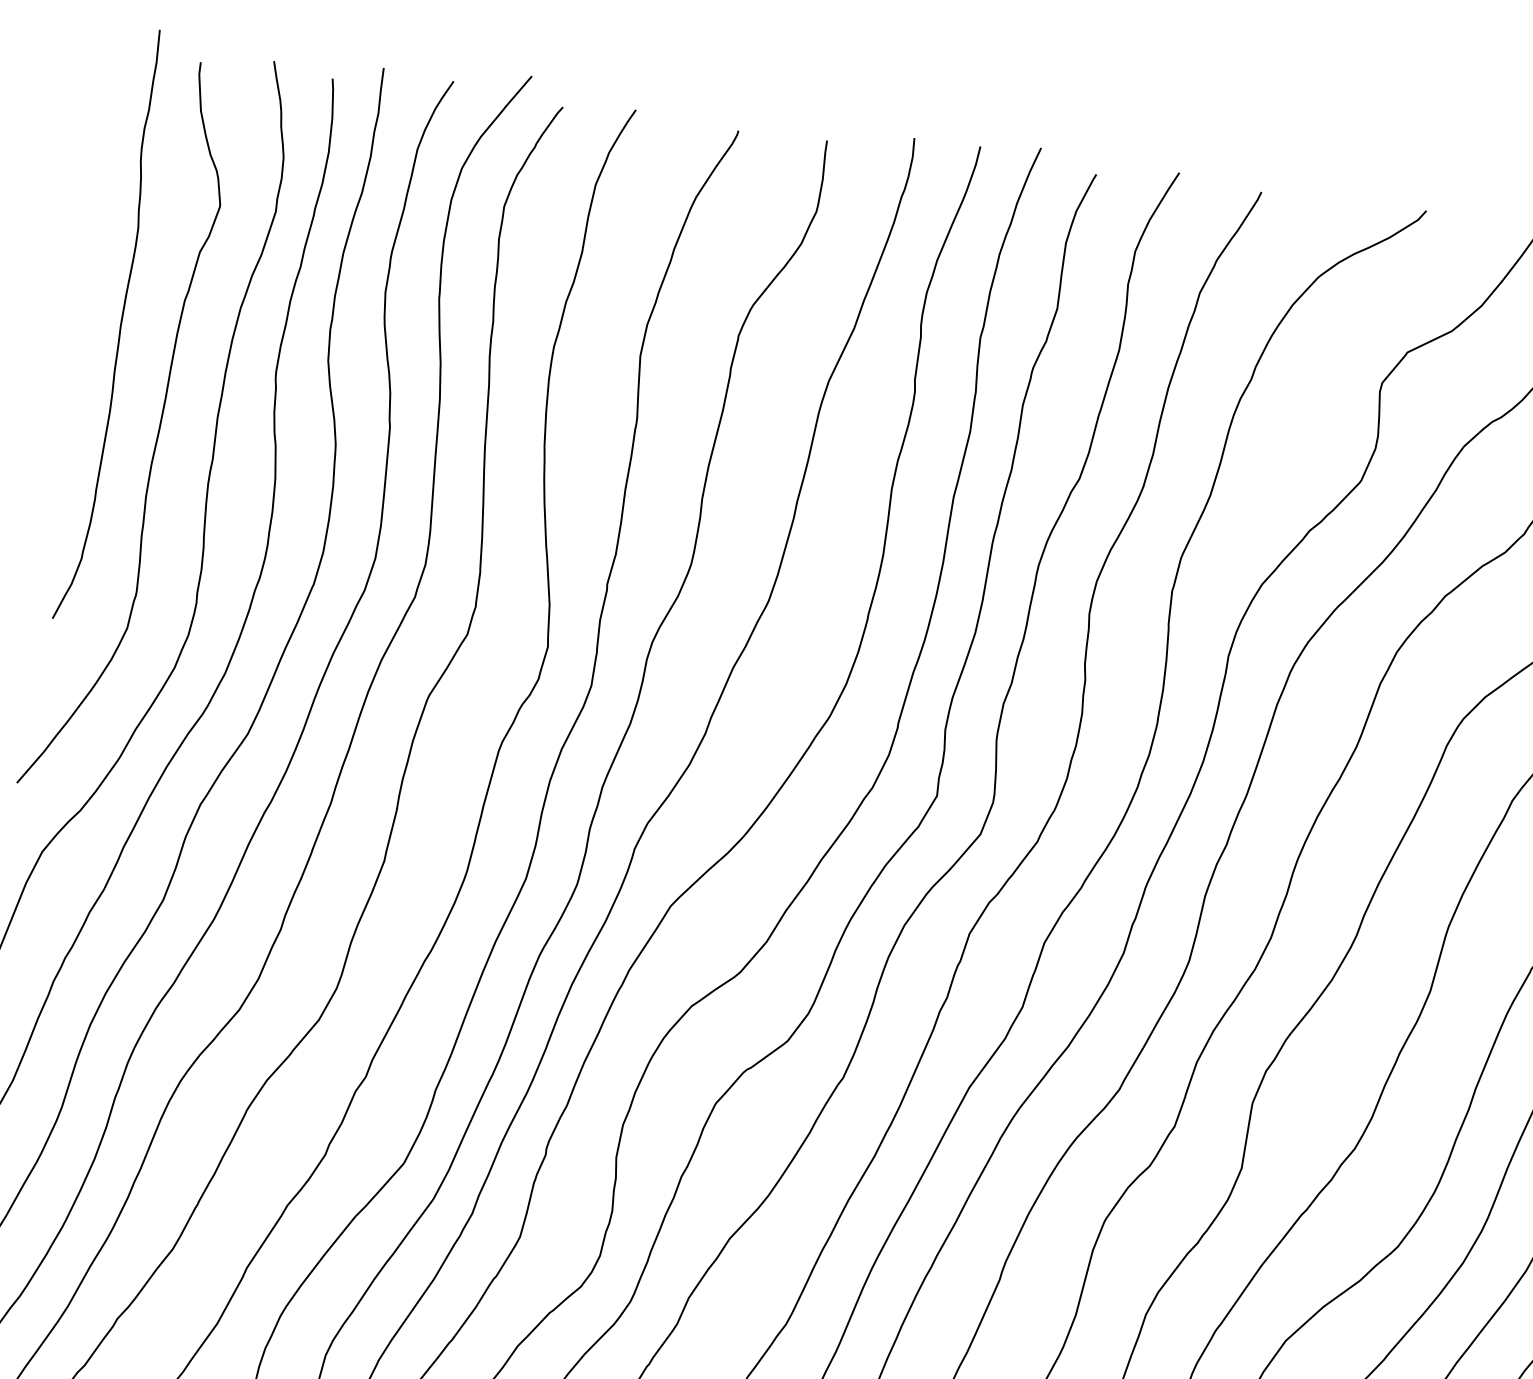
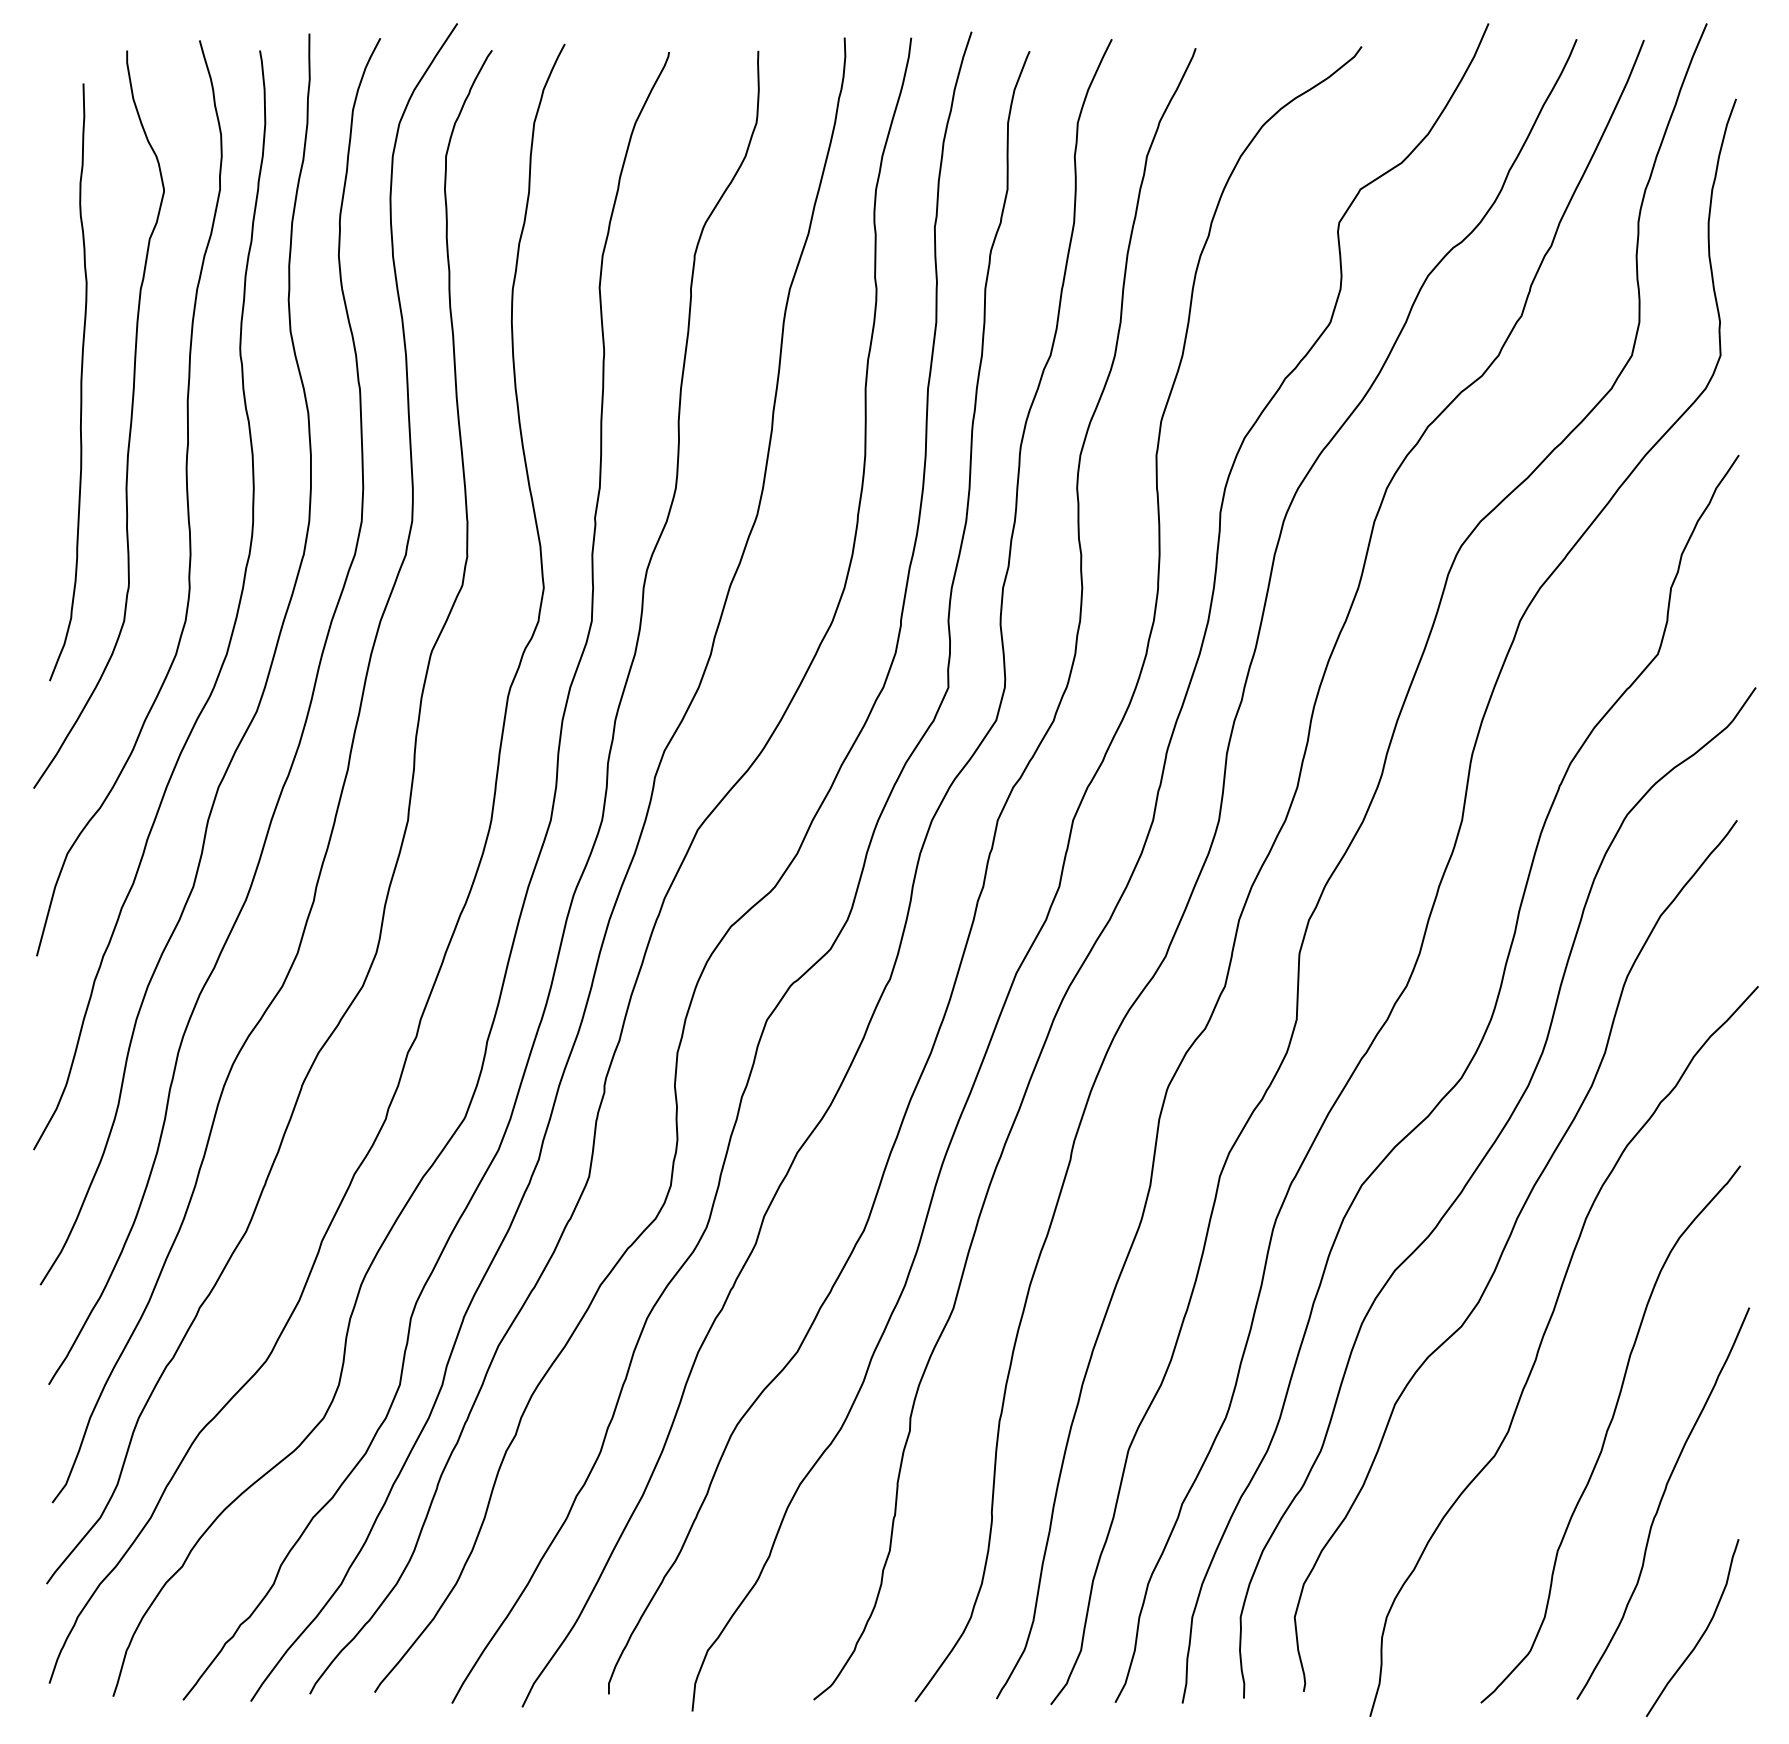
curve: (119, 326) -> (80, 382), moved

